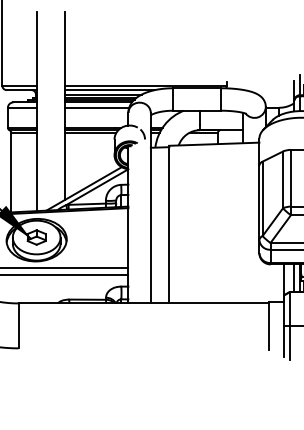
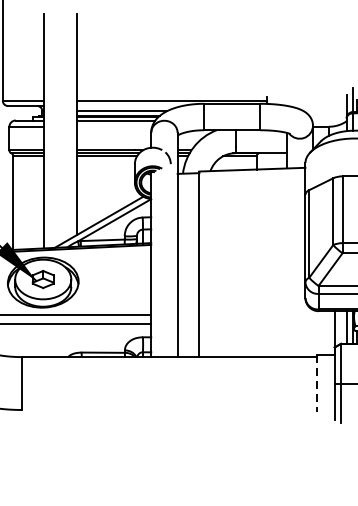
line: (110, 90) -> (130, 106), removed
line: (97, 107) -> (114, 126), removed
line: (268, 326) -> (316, 384), solid -> dashed

